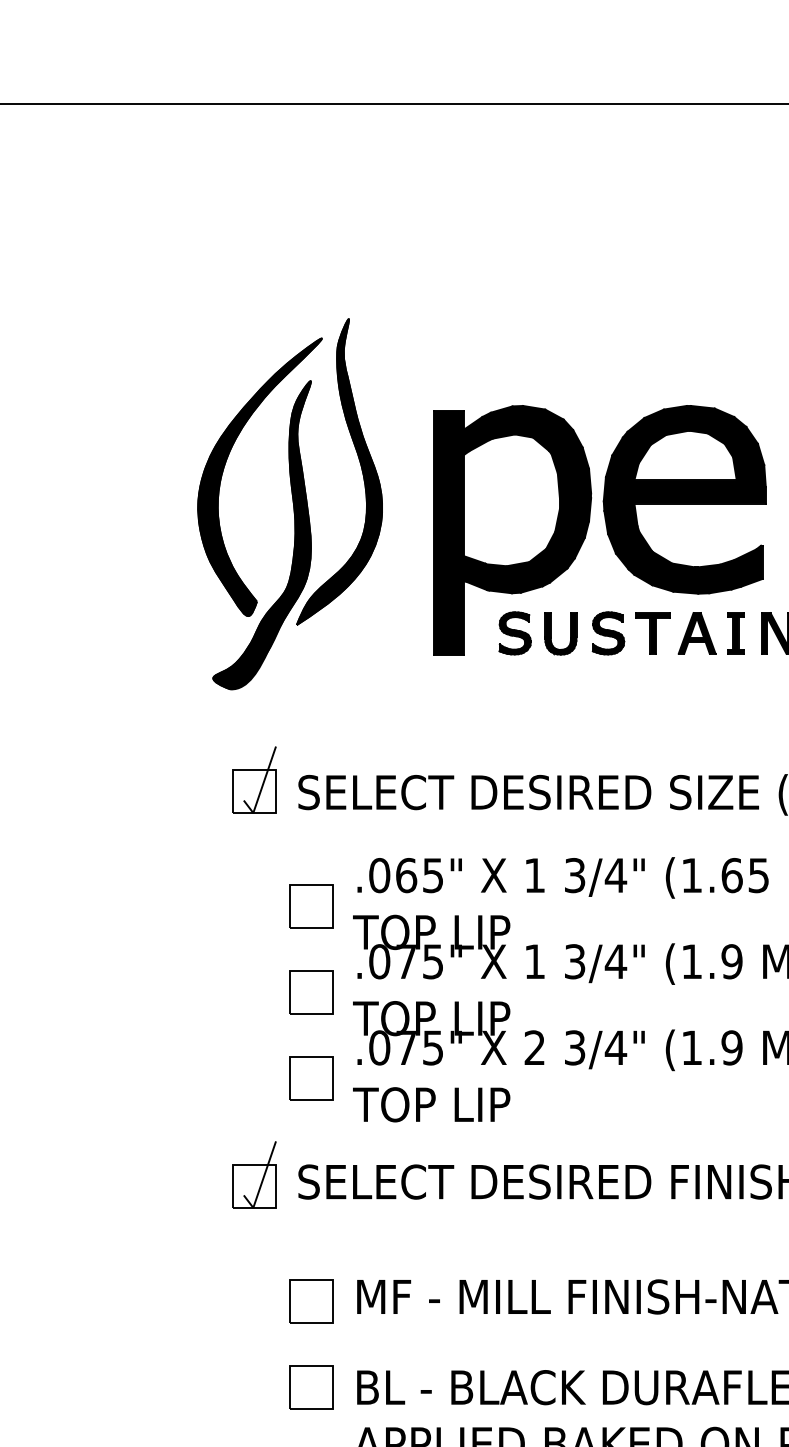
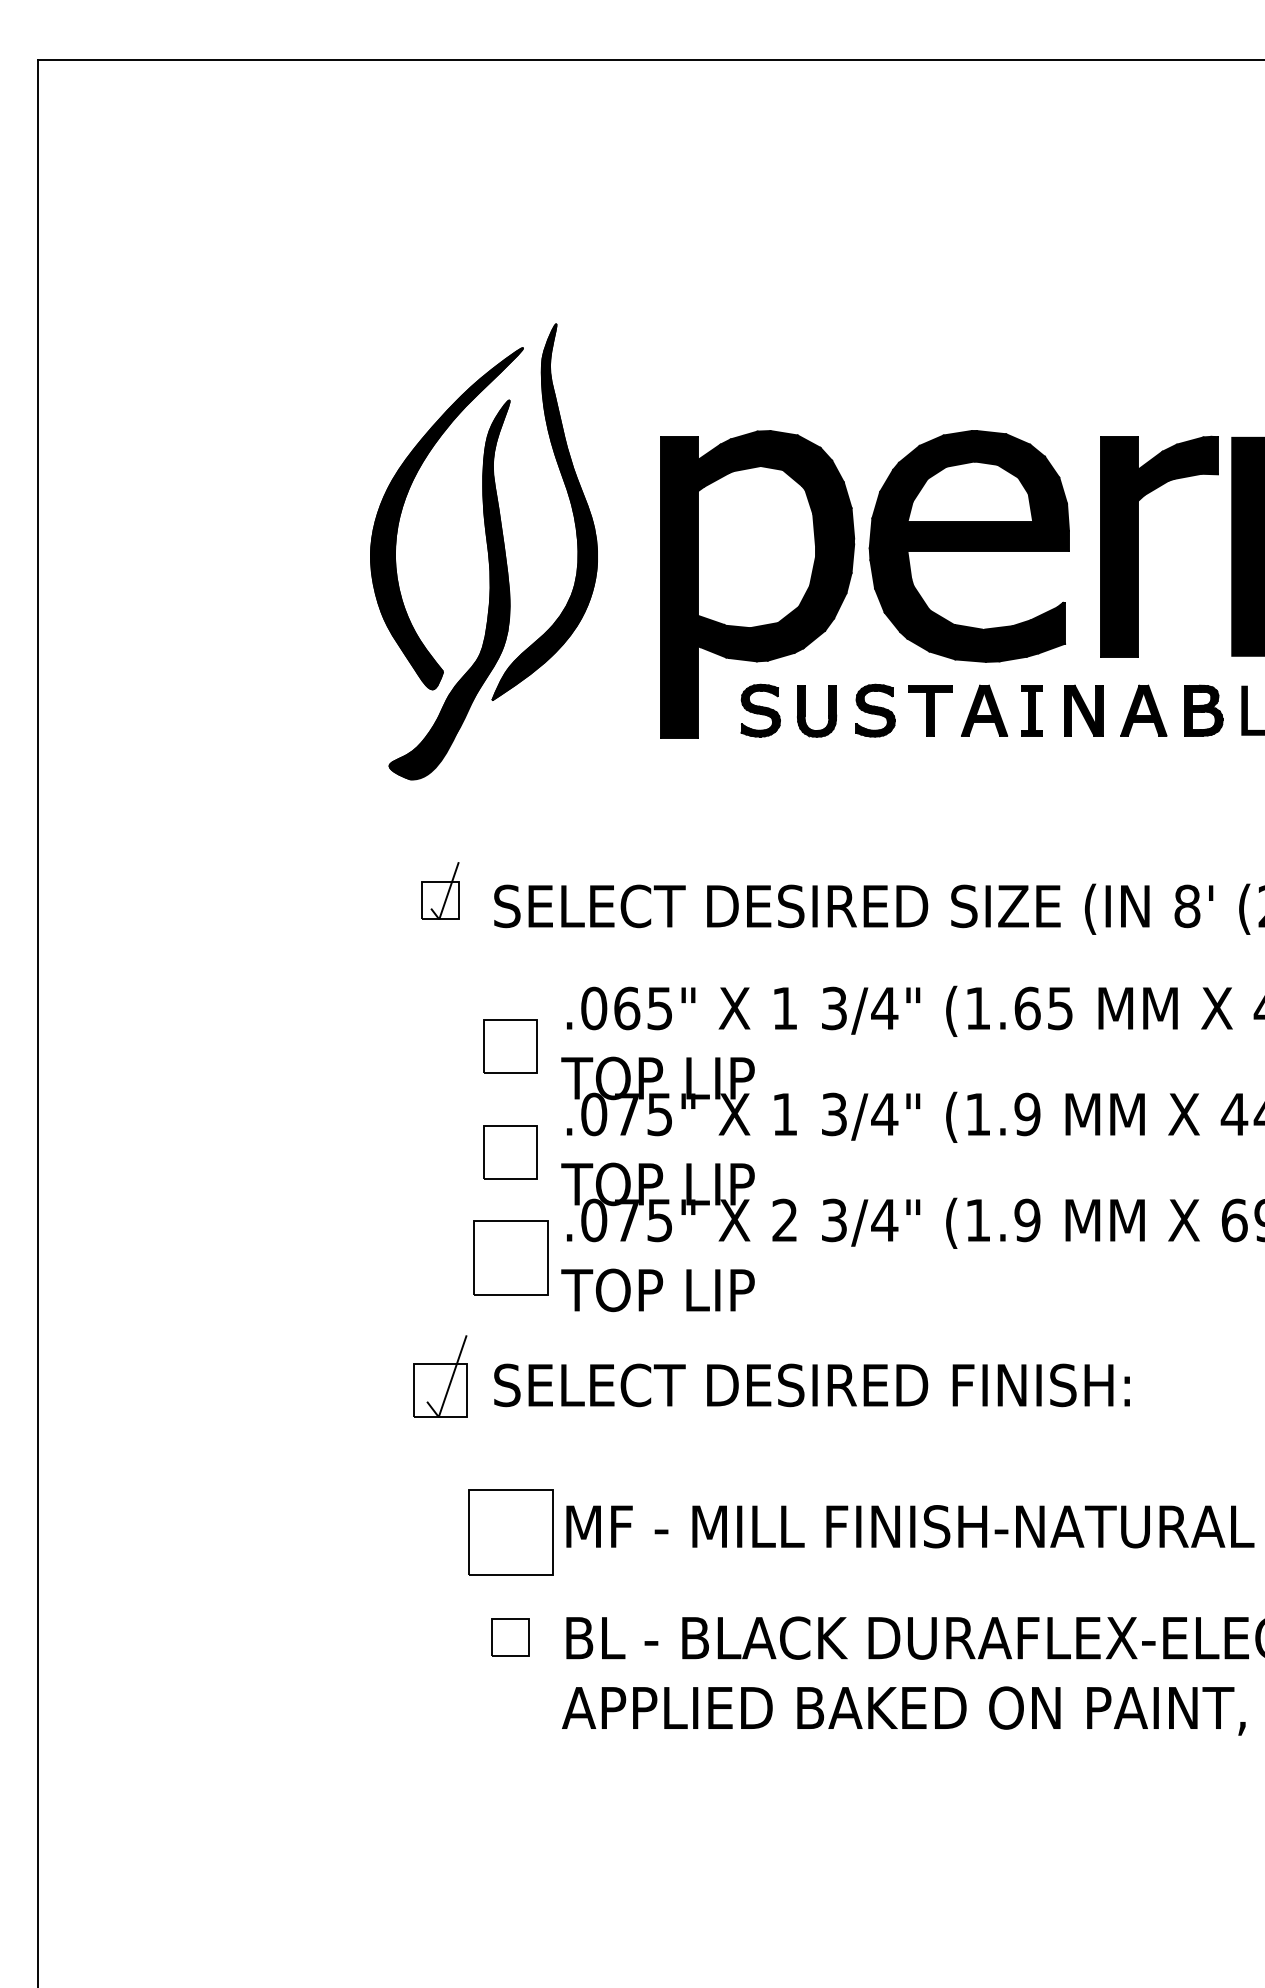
part: (254, 779) -> (440, 890), size x0.7
part: (311, 1078) -> (510, 1258), size x1.4
part: (311, 1300) -> (510, 1531), size x1.6
part: (311, 1387) -> (510, 1637), size x0.7

